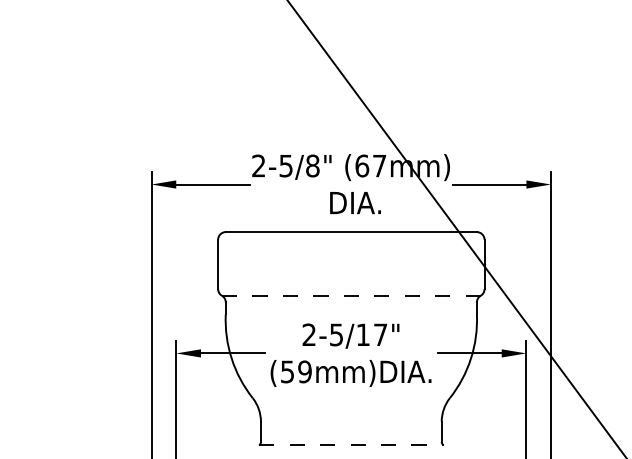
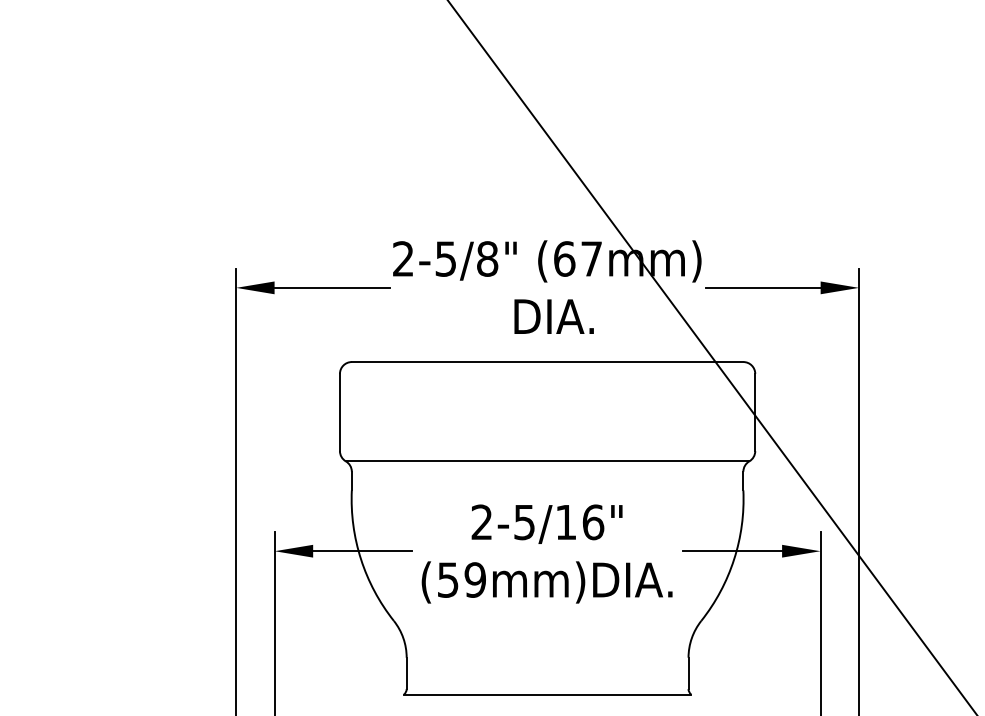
line: (351, 295) -> (547, 460), dashed -> solid
text: (380, 334) -> (593, 521), 2-5/17" -> 2-5/16"
line: (351, 445) -> (547, 694), dashed -> solid

